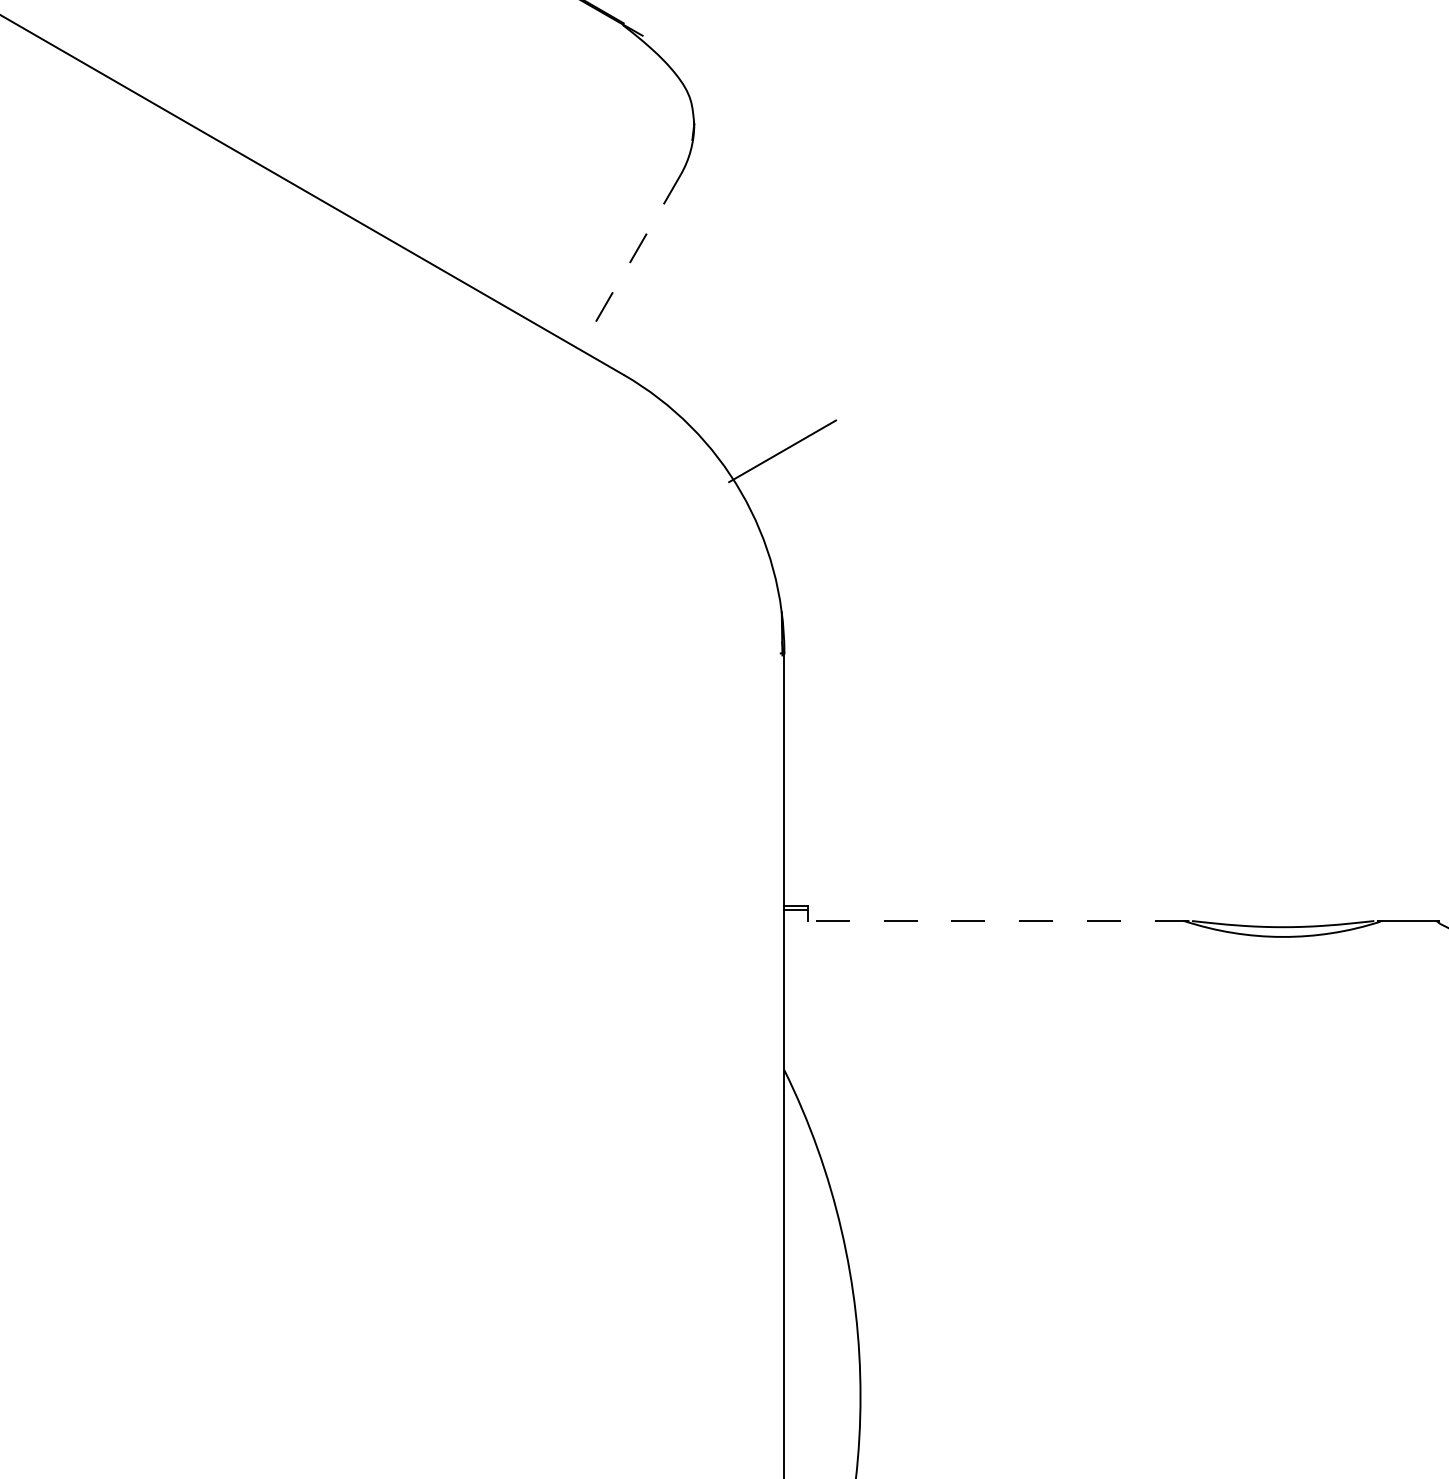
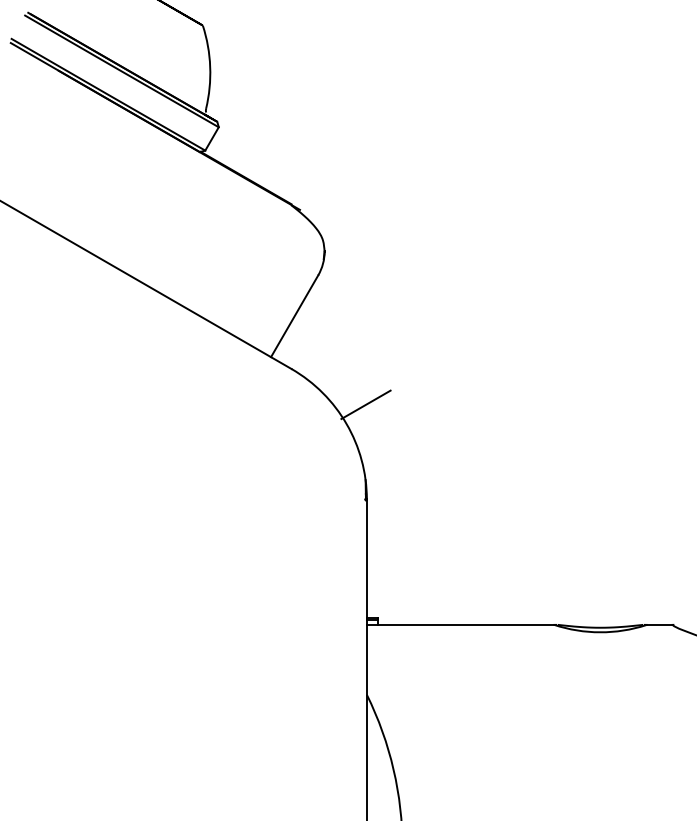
line: (629, 262) -> (294, 316), dashed -> solid
line: (986, 920) -> (461, 624), dashed -> solid

